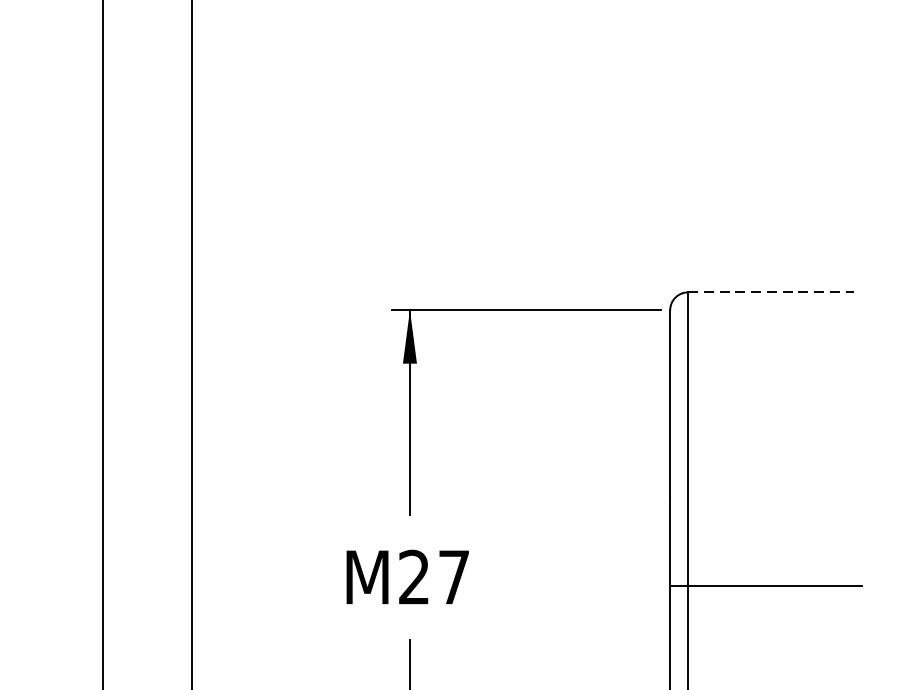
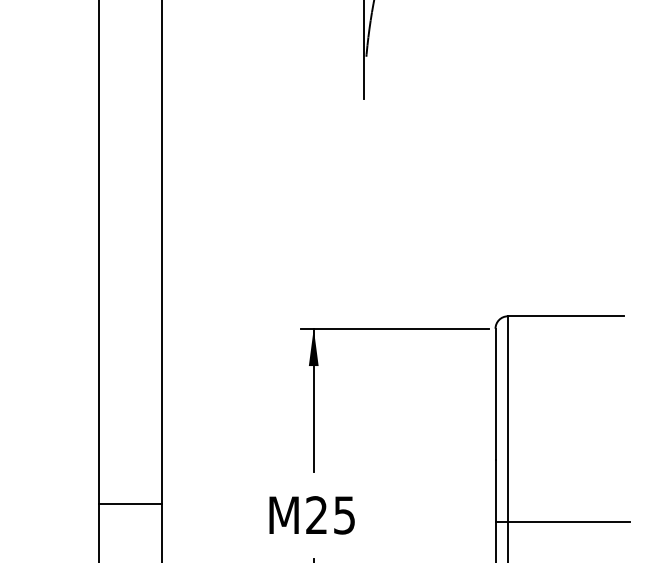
line: (771, 292) -> (566, 316), dashed -> solid
line: (147, 560) -> (130, 503), added
text: (453, 577) -> (344, 515), M27 -> M25

